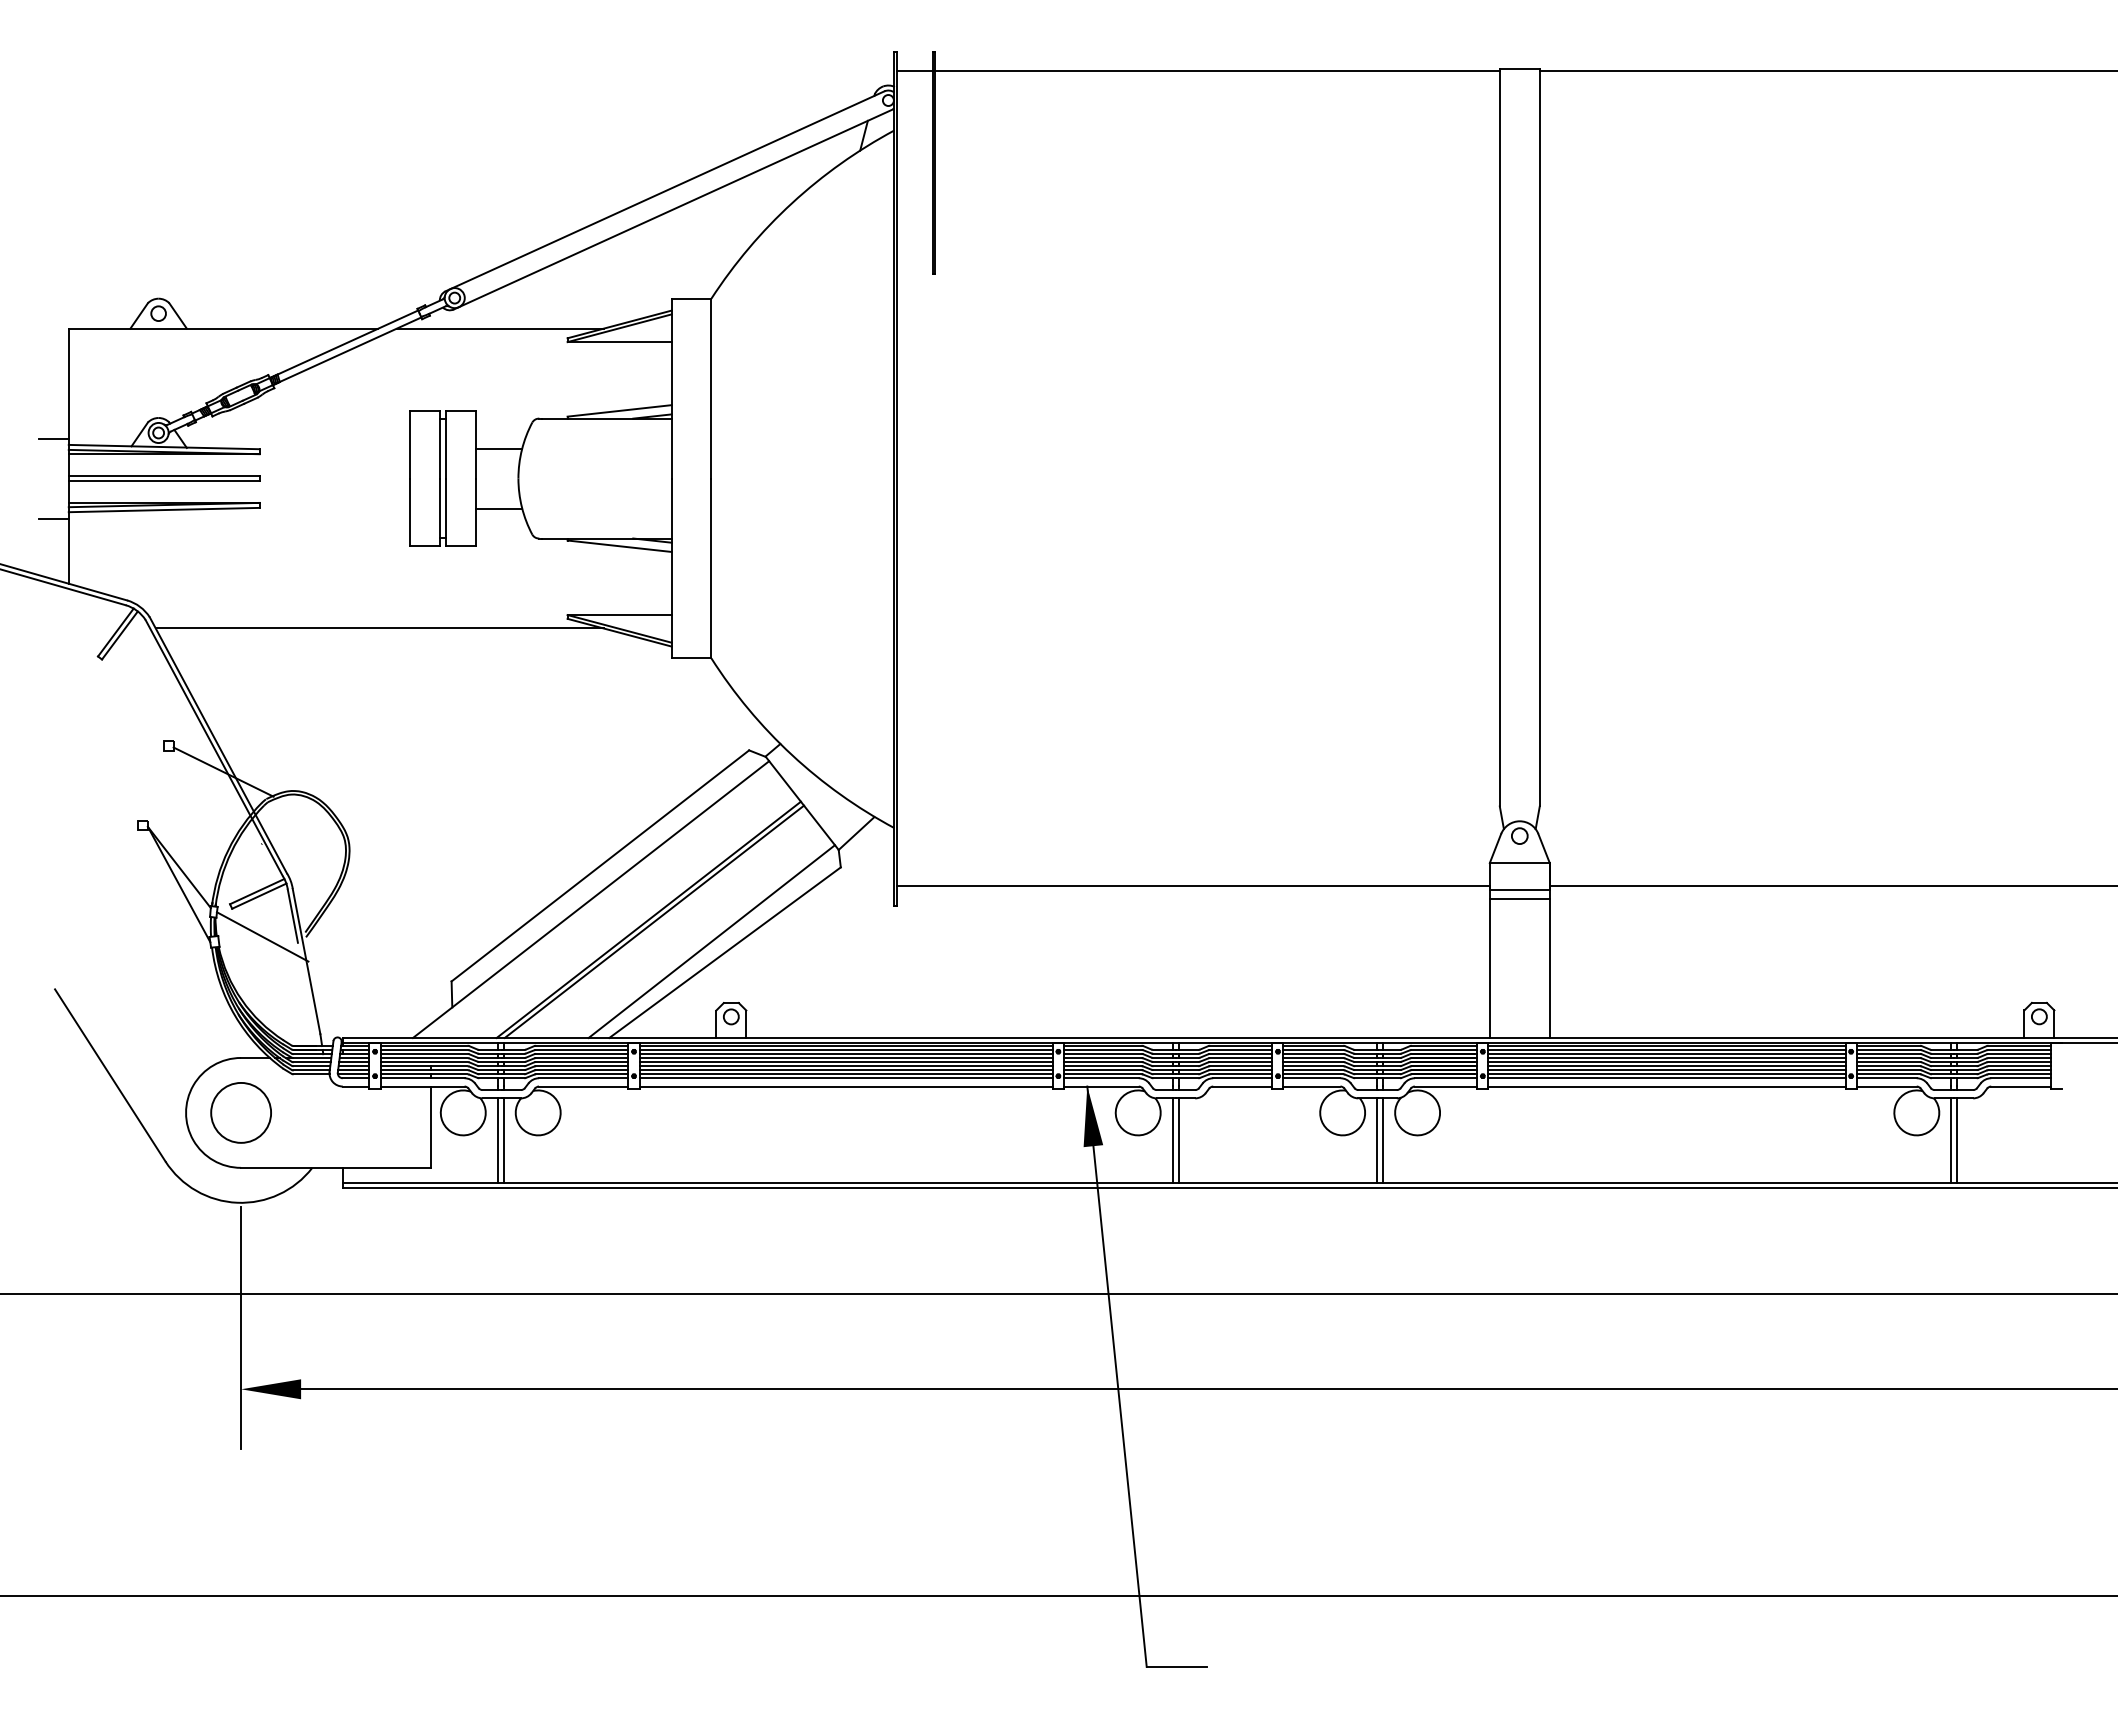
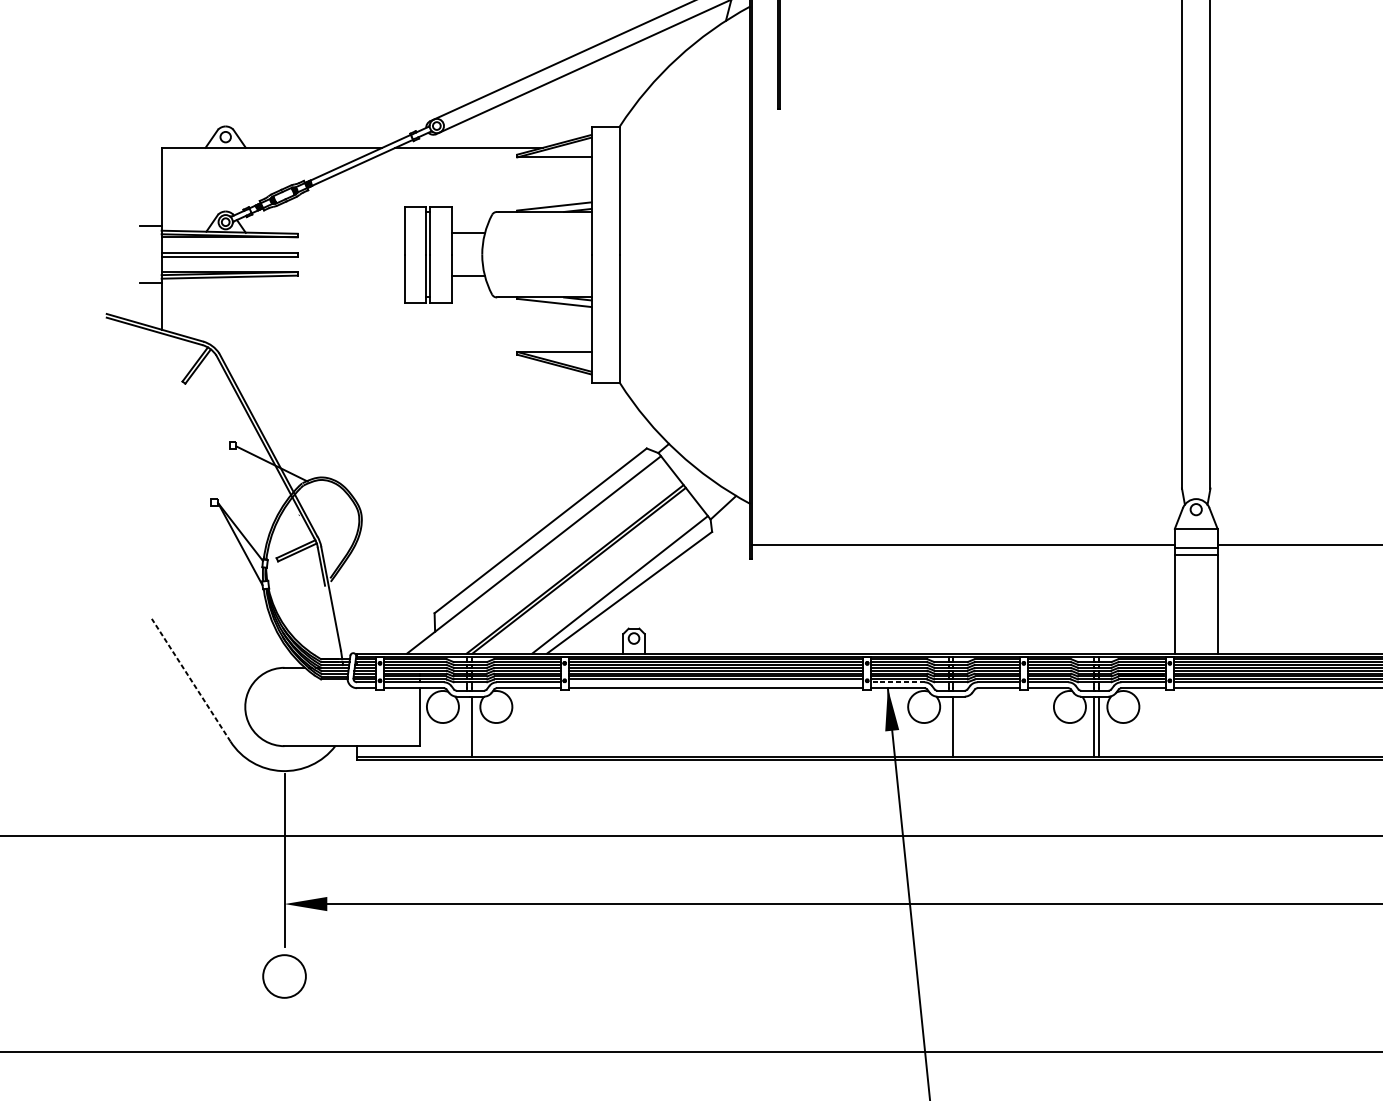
line: (379, 628) -> (383, 361), removed
line: (262, 936) -> (299, 581), removed
line: (109, 1074) -> (190, 679), solid -> dashed
line: (845, 1078) -> (715, 682), removed
line: (1100, 1078) -> (897, 682), solid -> dashed
circle: (240, 1112) -> (284, 976), moved
line: (497, 1140) -> (467, 726), removed
line: (1172, 1140) -> (948, 726), removed

